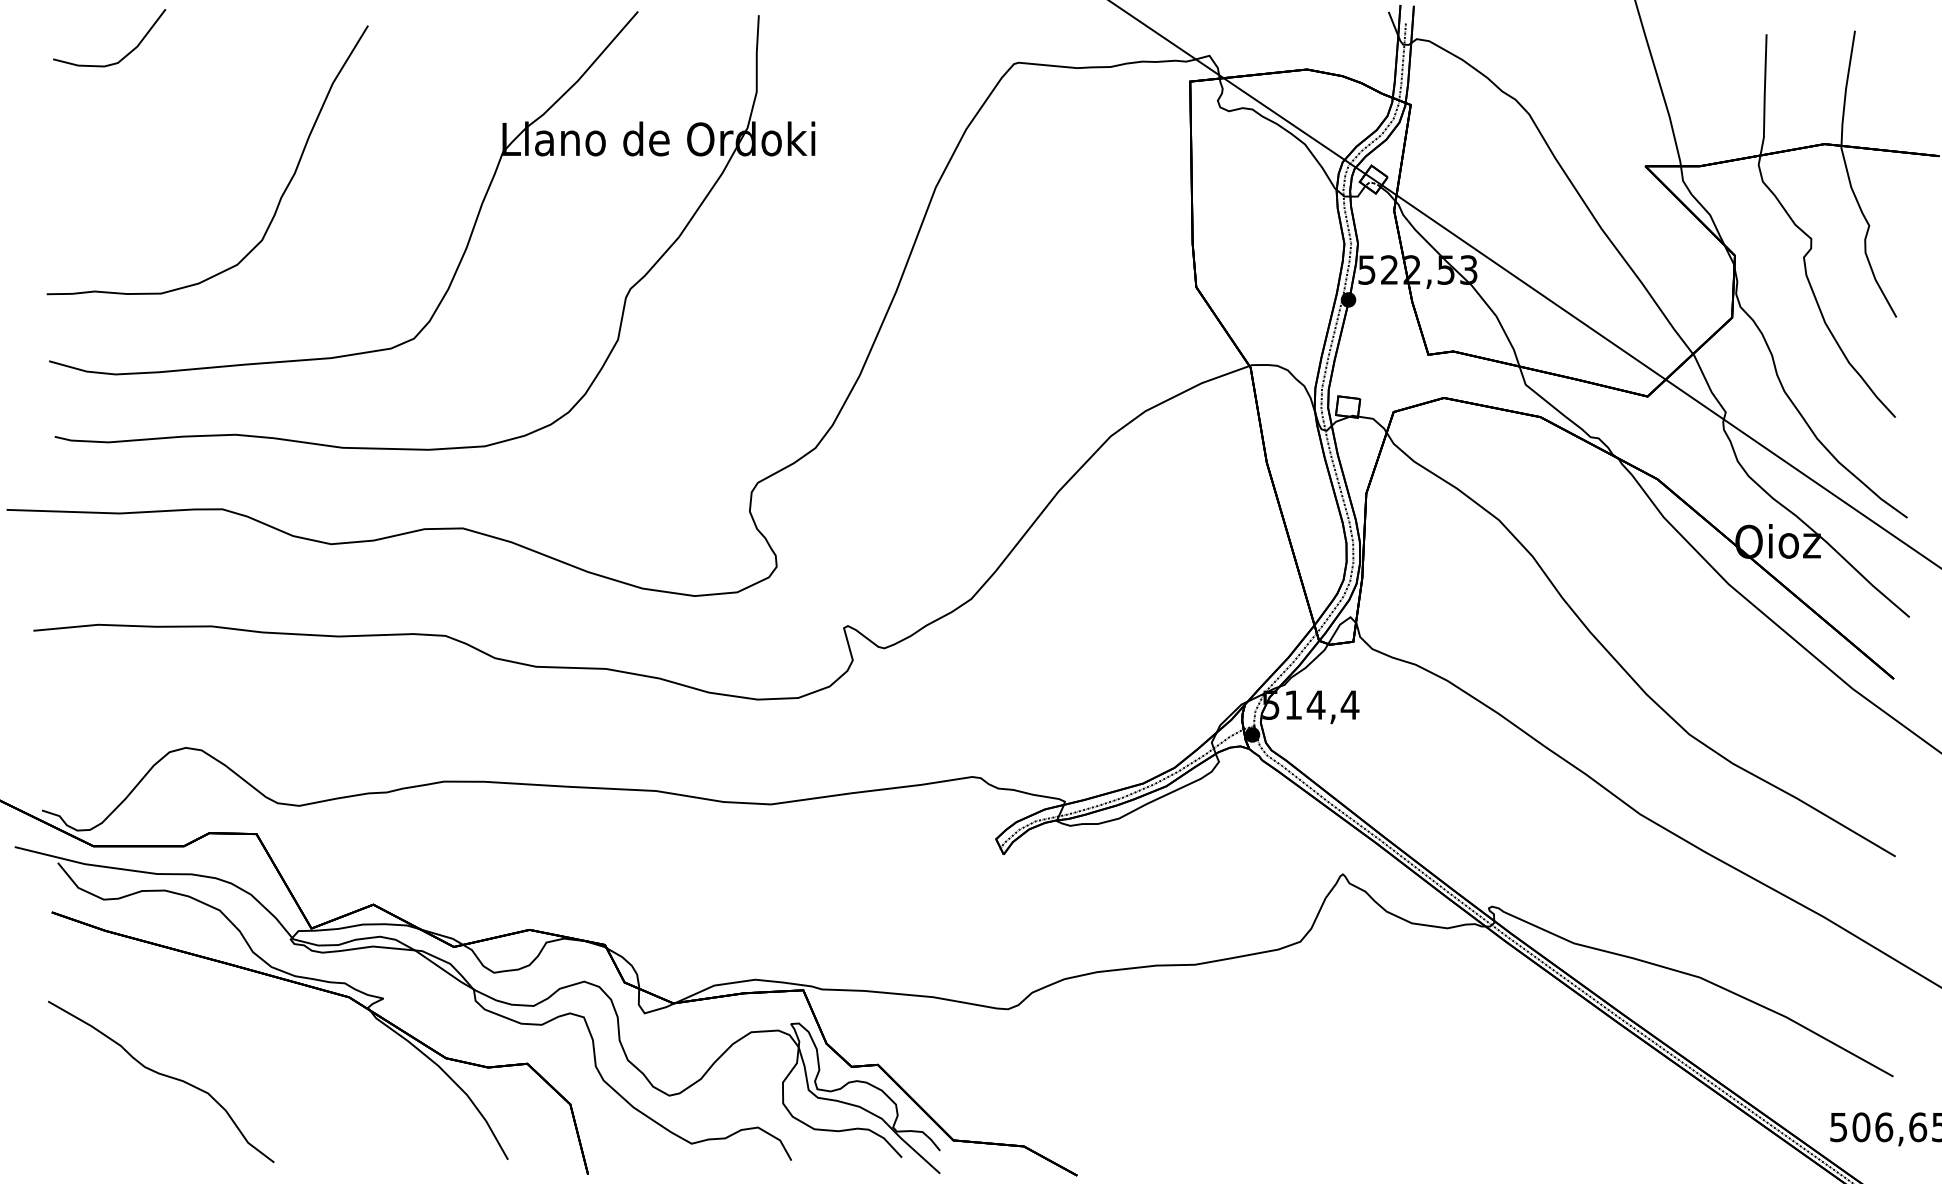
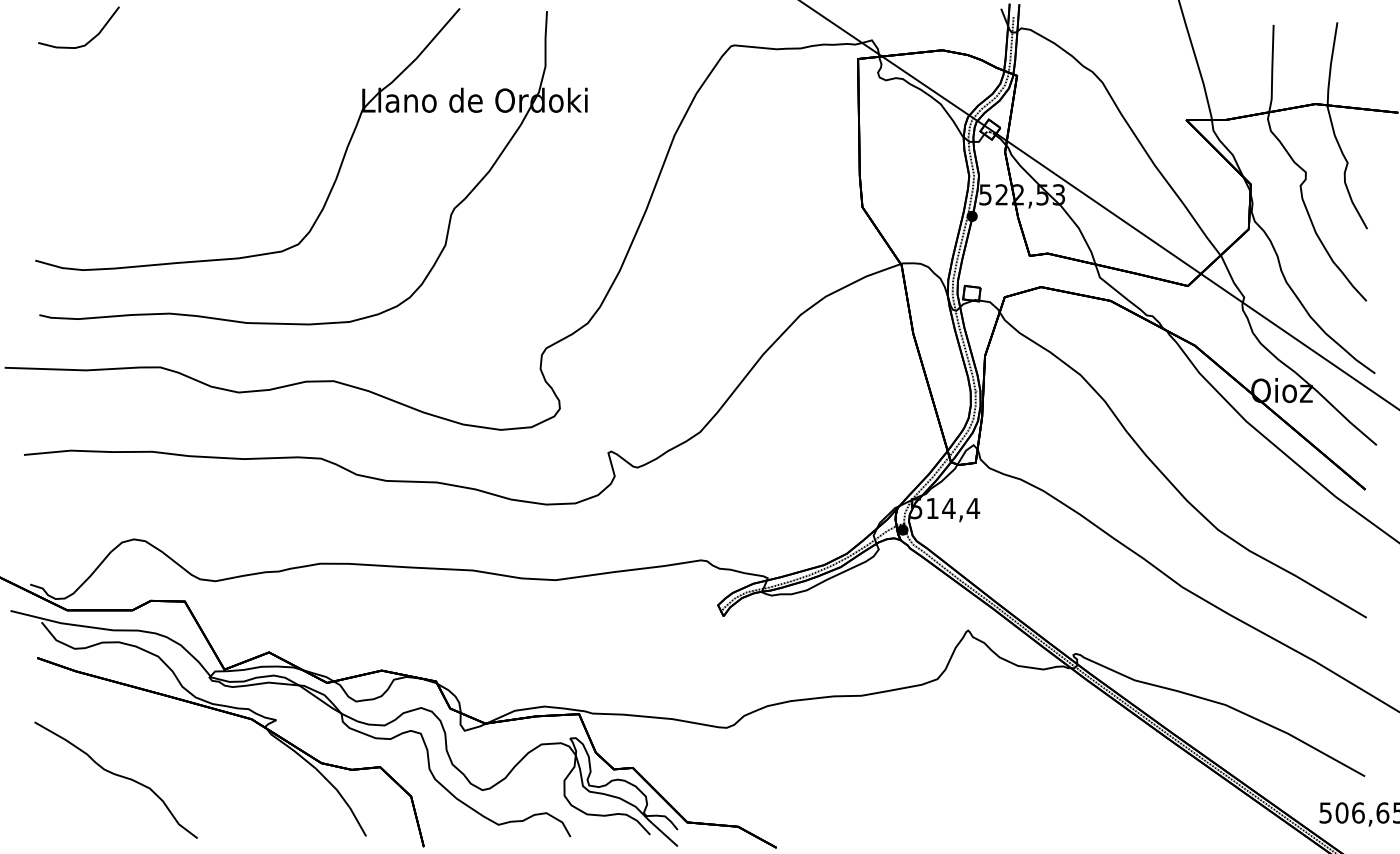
curve: (279, 197) -> (201, 142), removed

